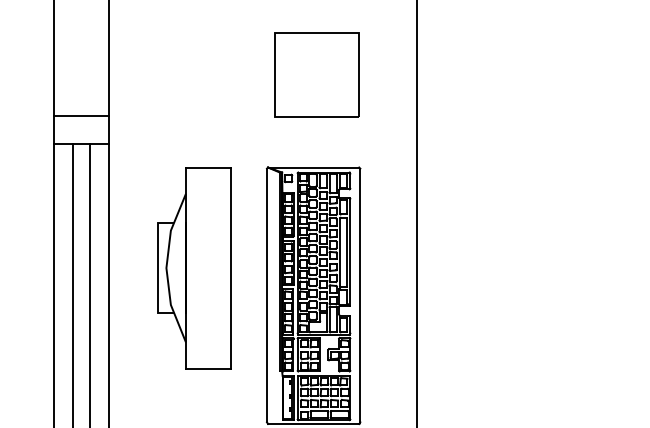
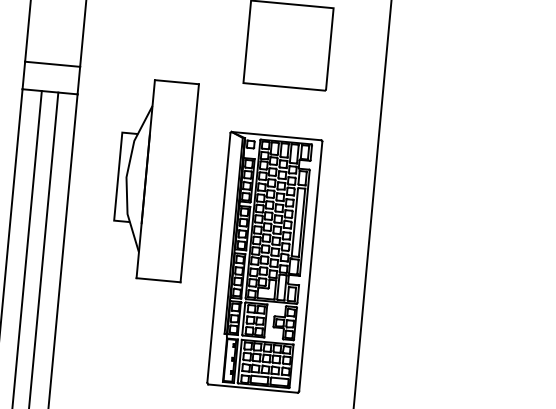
part: (194, 268) -> (154, 180), moved

